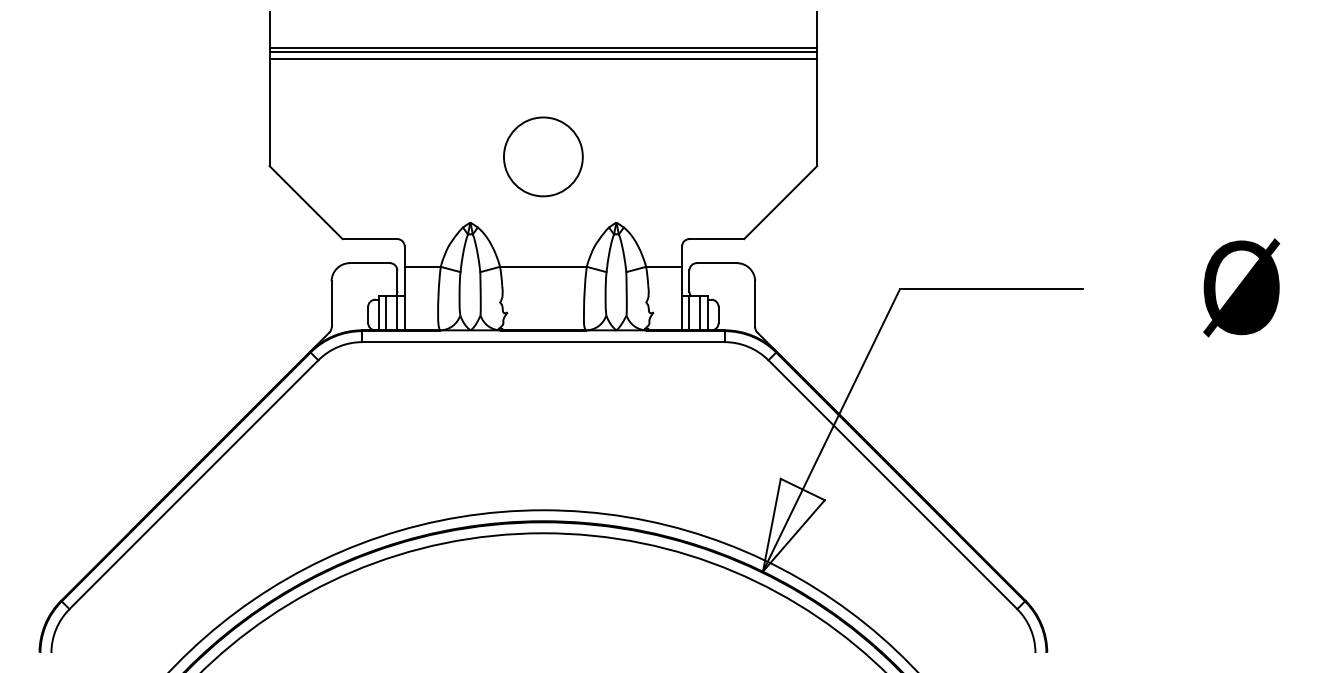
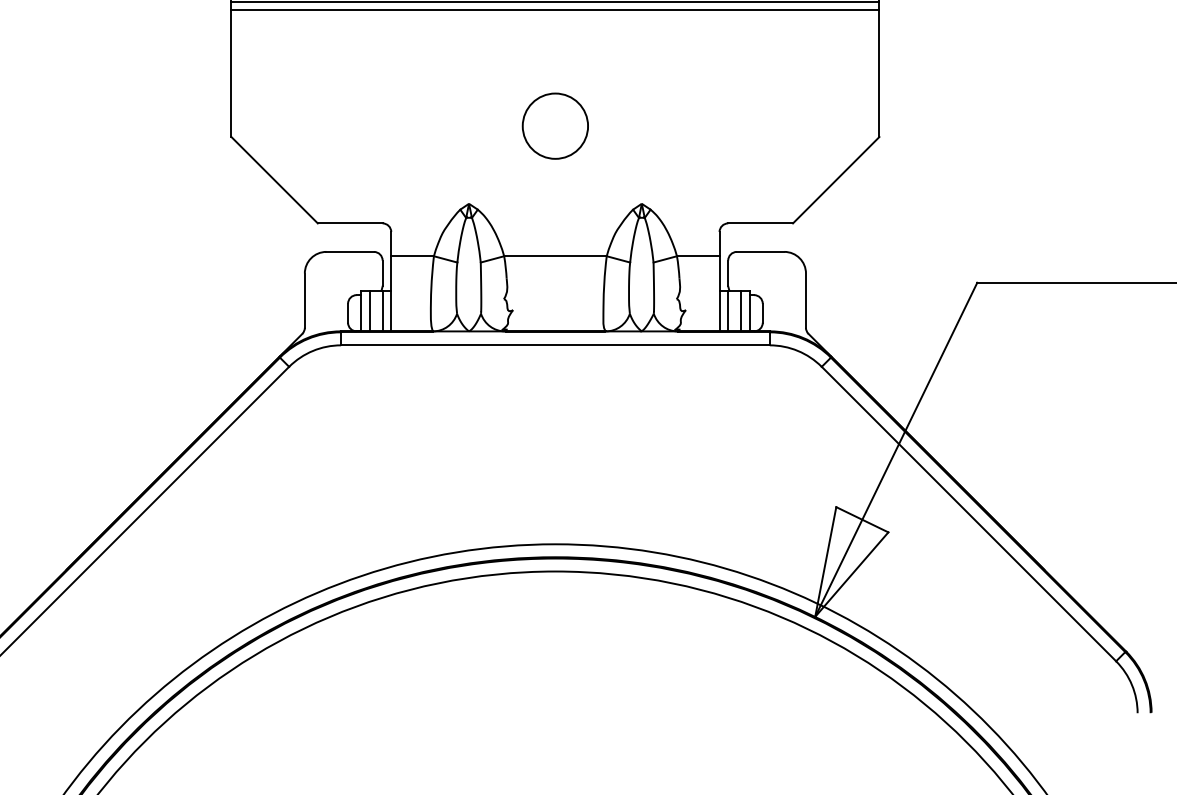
circle: (542, 156) -> (554, 125), size x0.7

